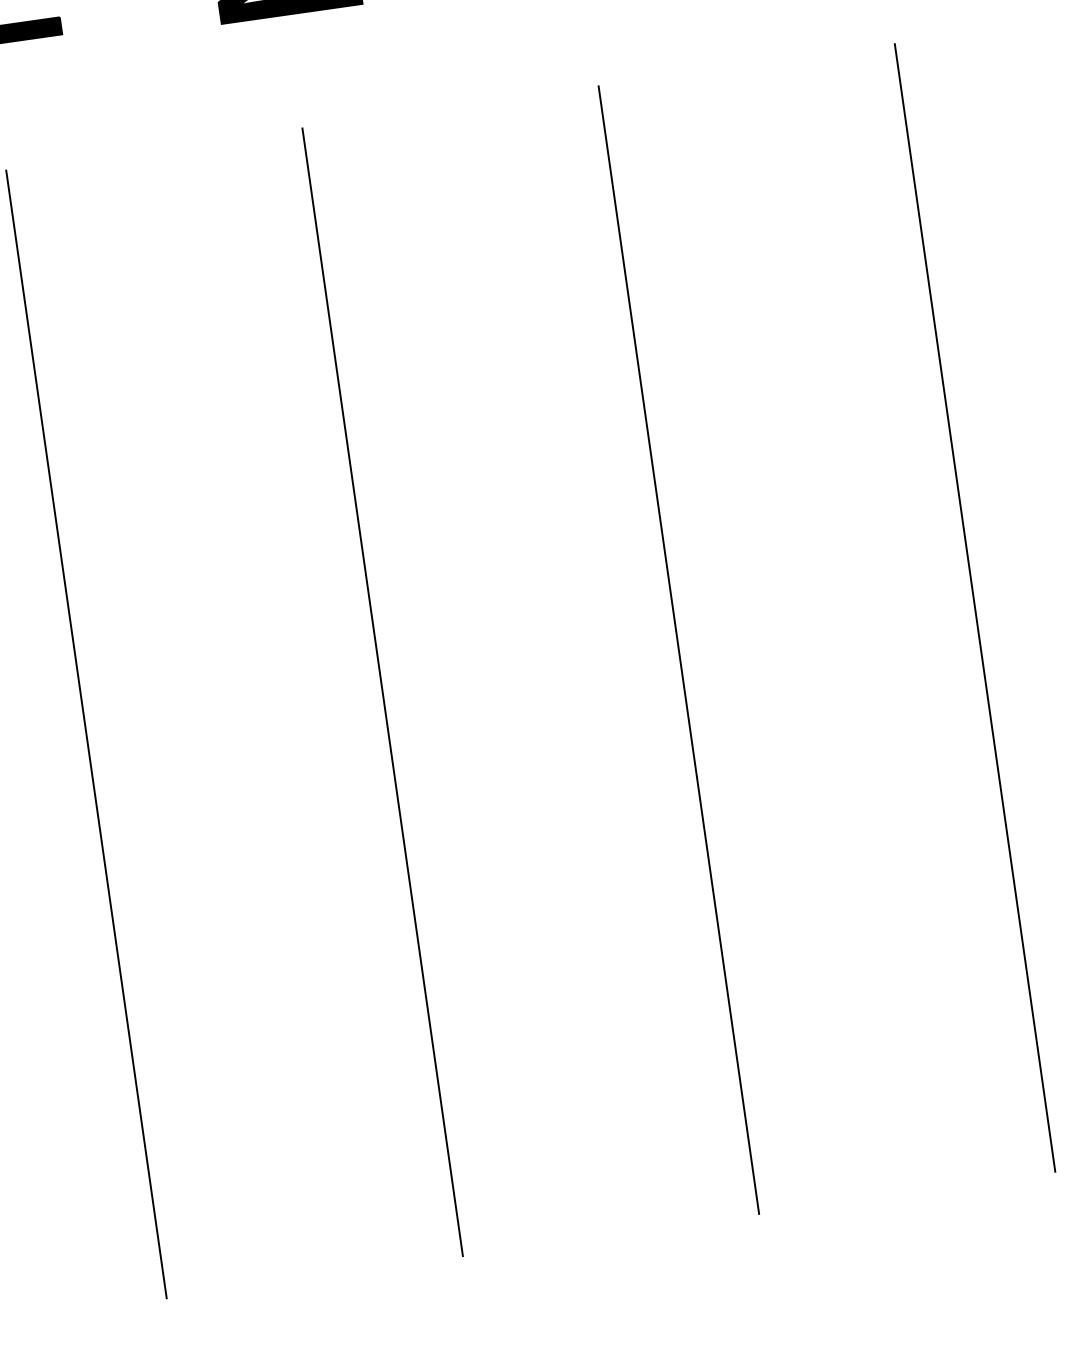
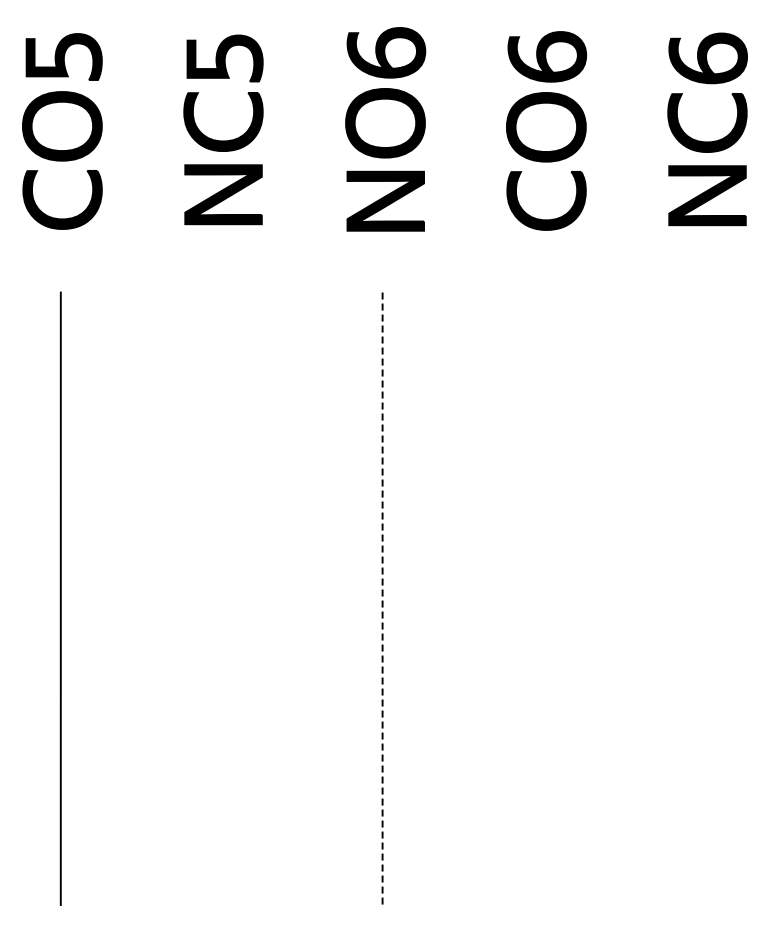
line: (975, 607) -> (704, 598), removed
line: (678, 649) -> (543, 598), removed
line: (382, 693) -> (382, 599), solid -> dashed
line: (86, 733) -> (221, 598), removed

